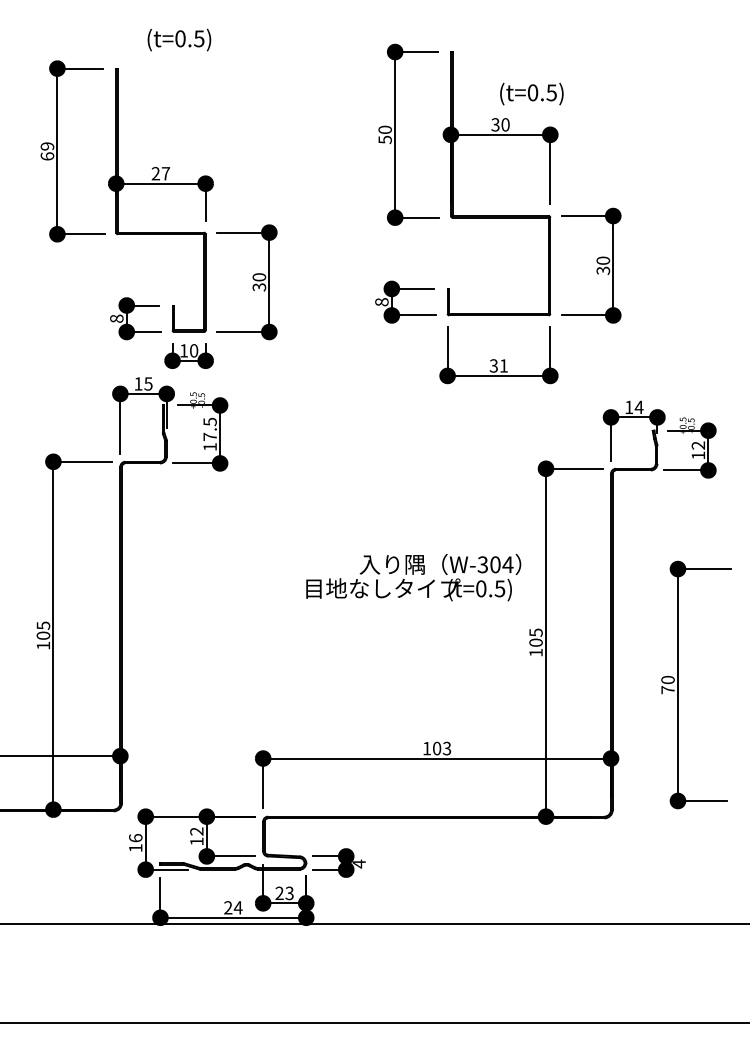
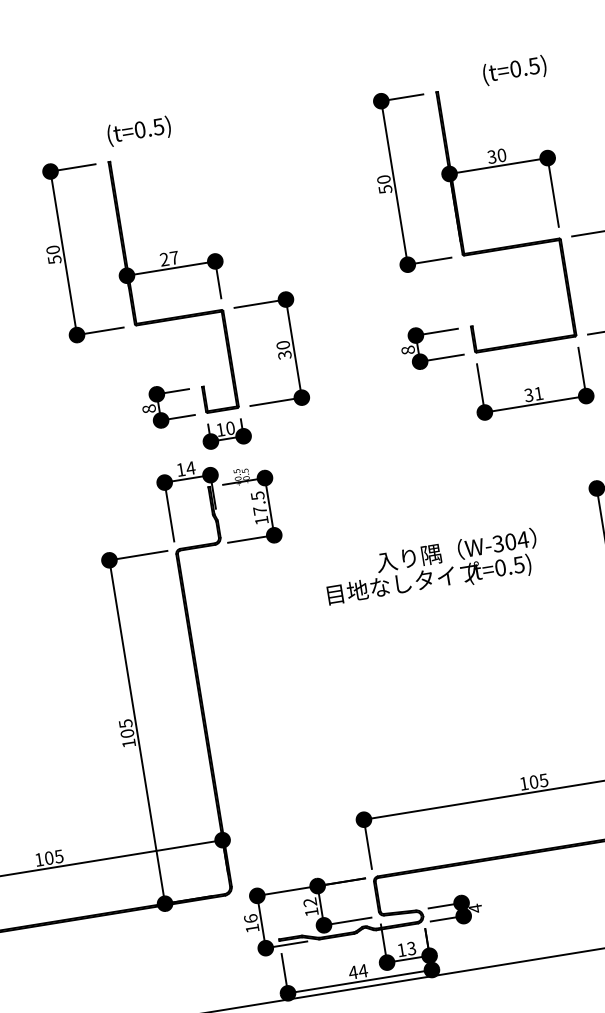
text: (179, 39) -> (139, 130), moved
text: (531, 93) -> (514, 69), moved
text: (47, 151) -> (54, 254), 69 -> 50
text: (148, 383) -> (190, 467), 15 -> 14
text: (413, 577) -> (431, 567), moved
text: (447, 747) -> (544, 779), 103 -> 105
text: (279, 892) -> (401, 949), 23 -> 13
text: (227, 907) -> (352, 972), 24 -> 44

